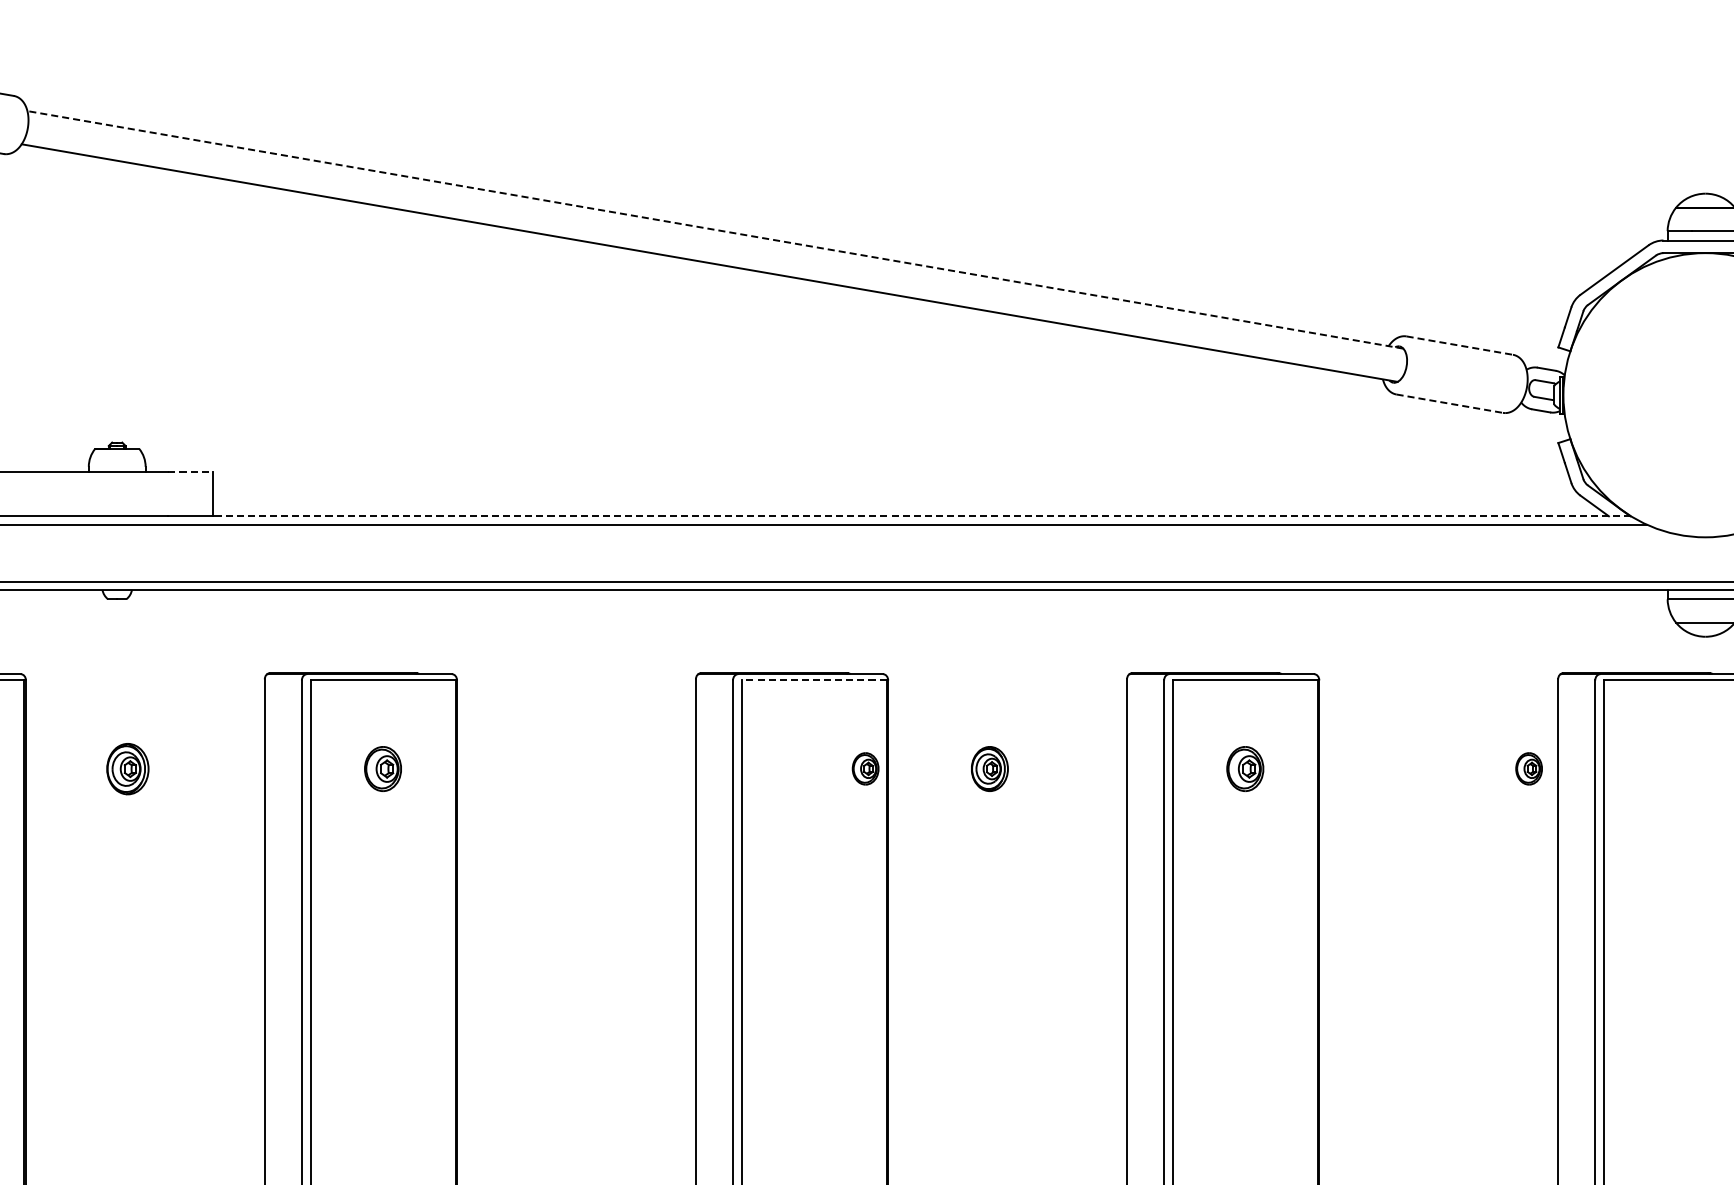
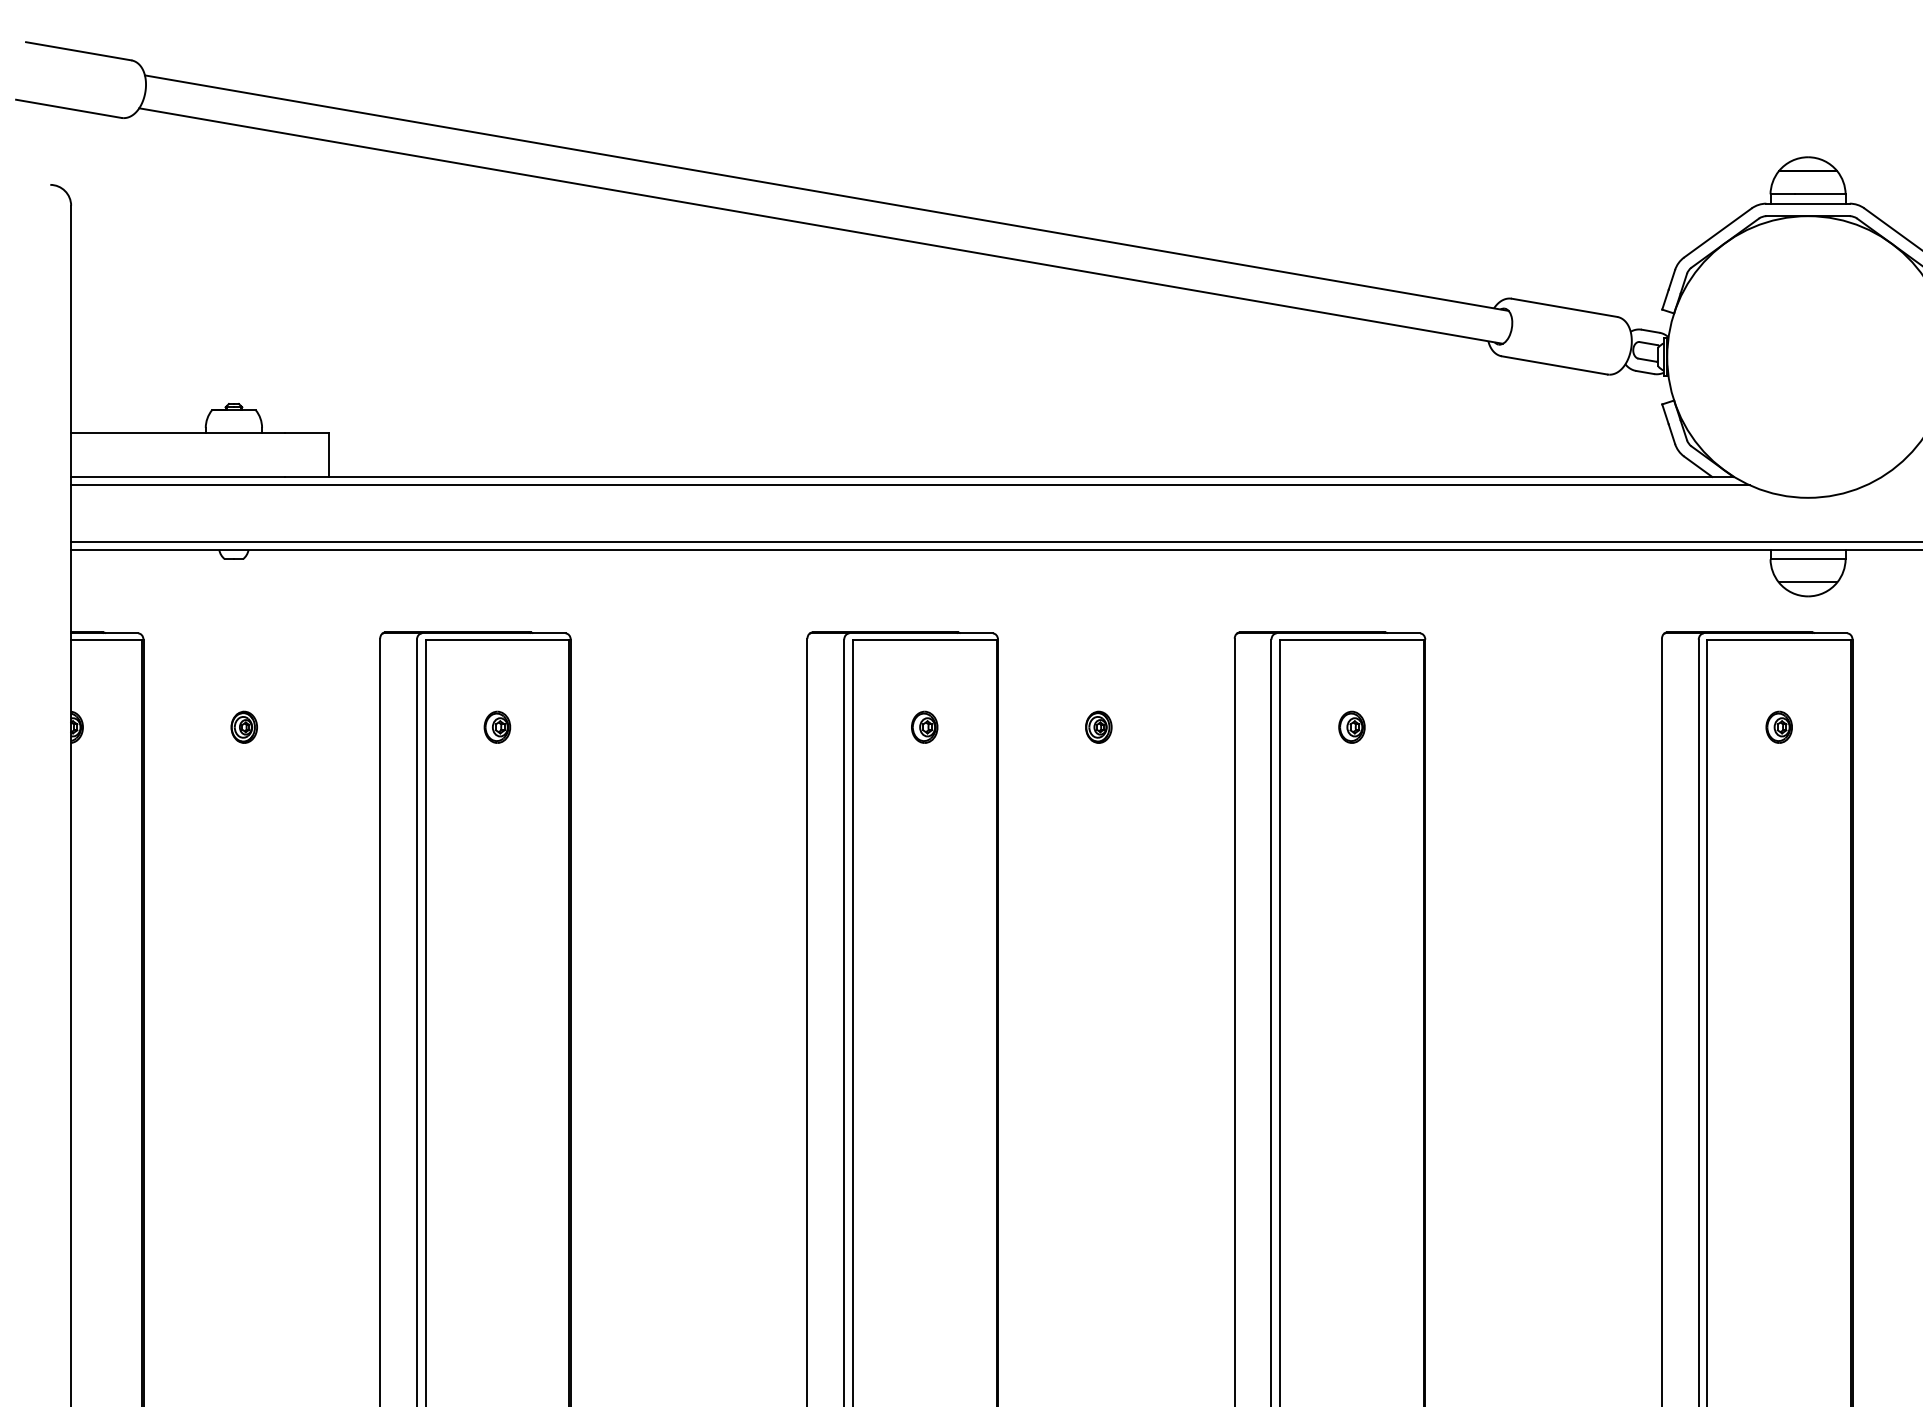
line: (715, 230) -> (826, 193), dashed -> solid
line: (1460, 345) -> (1565, 307), dashed -> solid
line: (1450, 403) -> (1555, 365), dashed -> solid
line: (191, 472) -> (307, 433), dashed -> solid
line: (921, 515) -> (1031, 476), dashed -> solid
line: (814, 680) -> (924, 639), dashed -> solid
part: (126, 768) -> (243, 726), size x0.62
part: (383, 768) -> (497, 726), size x0.71
part: (865, 768) -> (924, 726), moved
part: (989, 768) -> (1098, 726), size x0.71
part: (1244, 768) -> (1351, 726), size x0.71
part: (1528, 768) -> (1778, 726), moved

